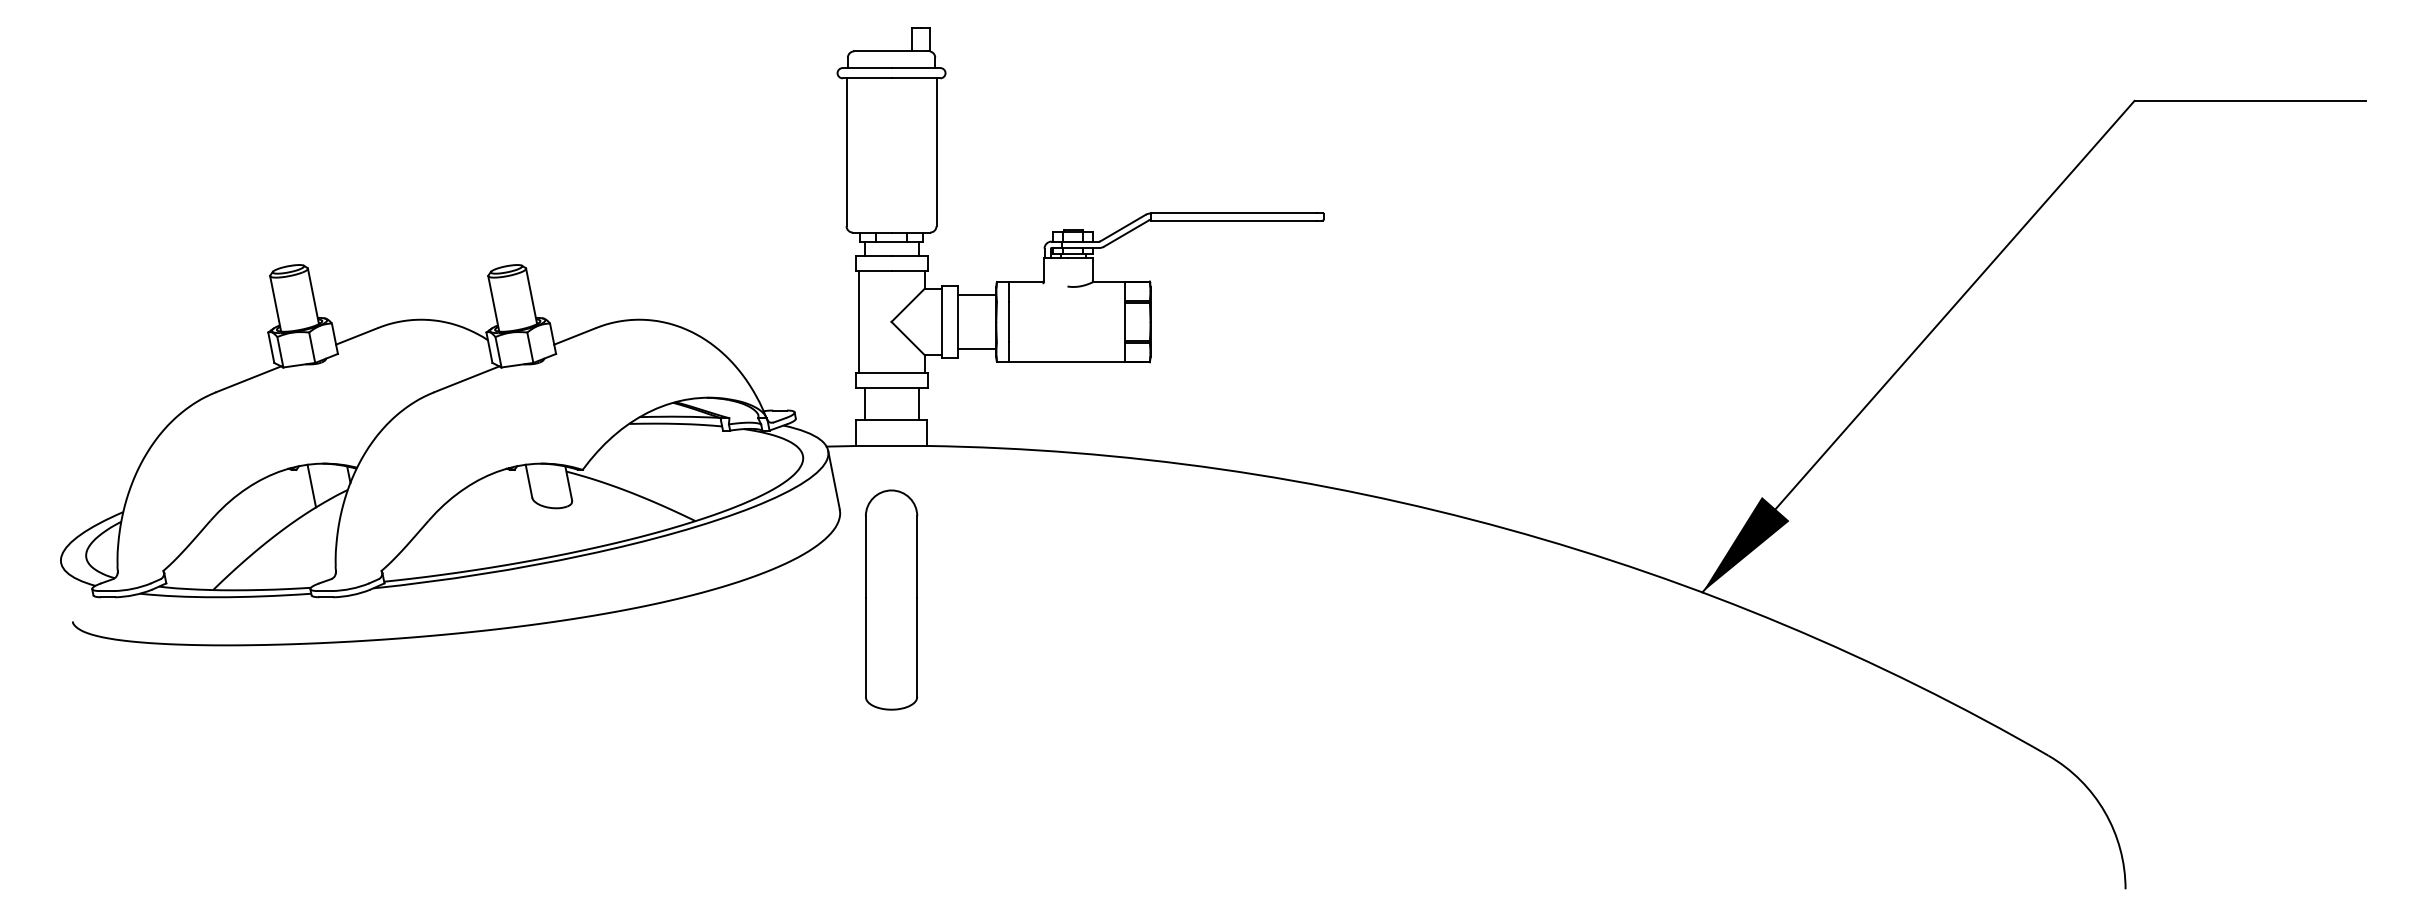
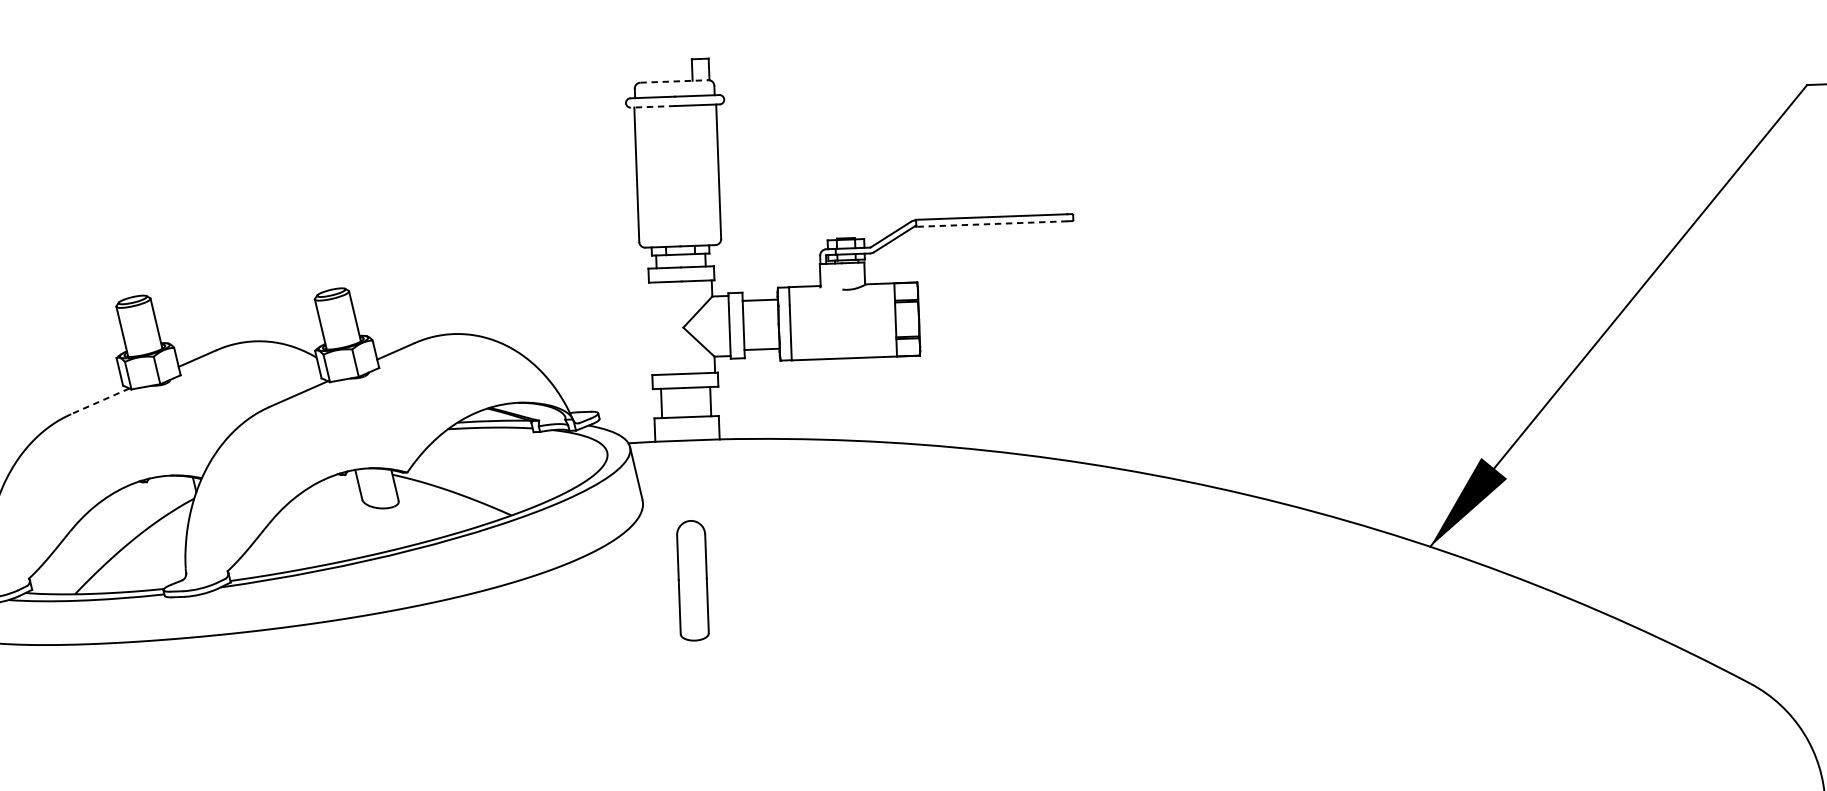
line: (891, 51) -> (674, 81), solid -> dashed
line: (866, 78) -> (652, 106), solid -> dashed
line: (1233, 220) -> (991, 223), solid -> dashed
line: (858, 321) -> (653, 328), removed
line: (248, 379) -> (100, 401), solid -> dashed
line: (311, 485) -> (161, 495), removed
part: (891, 599) -> (692, 580), size x0.6

